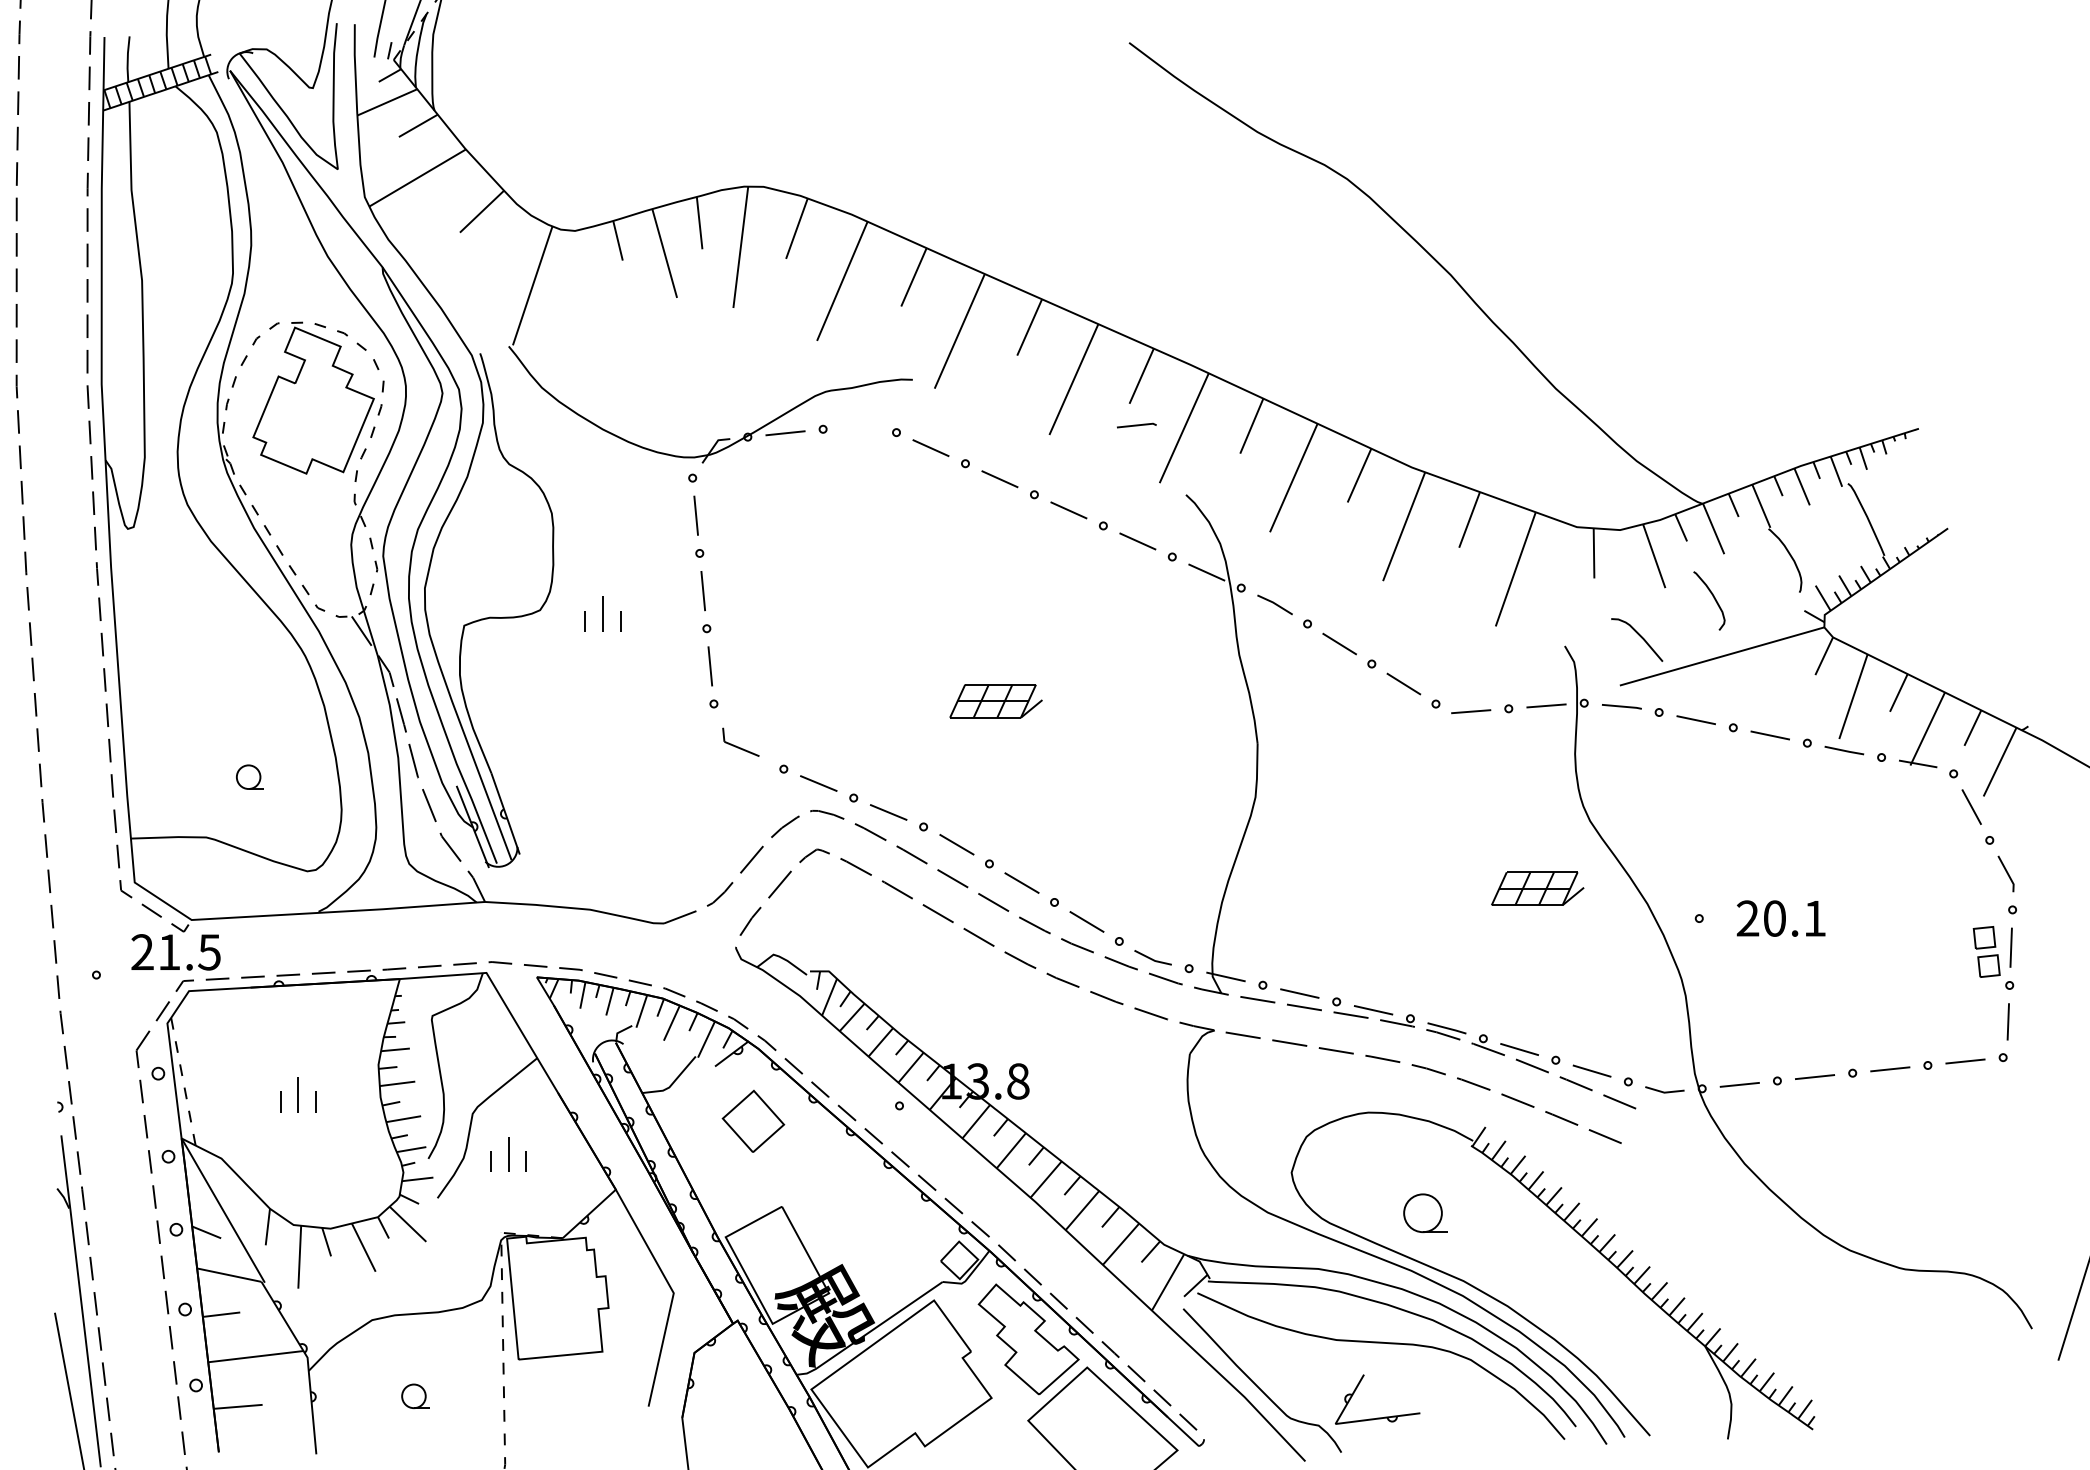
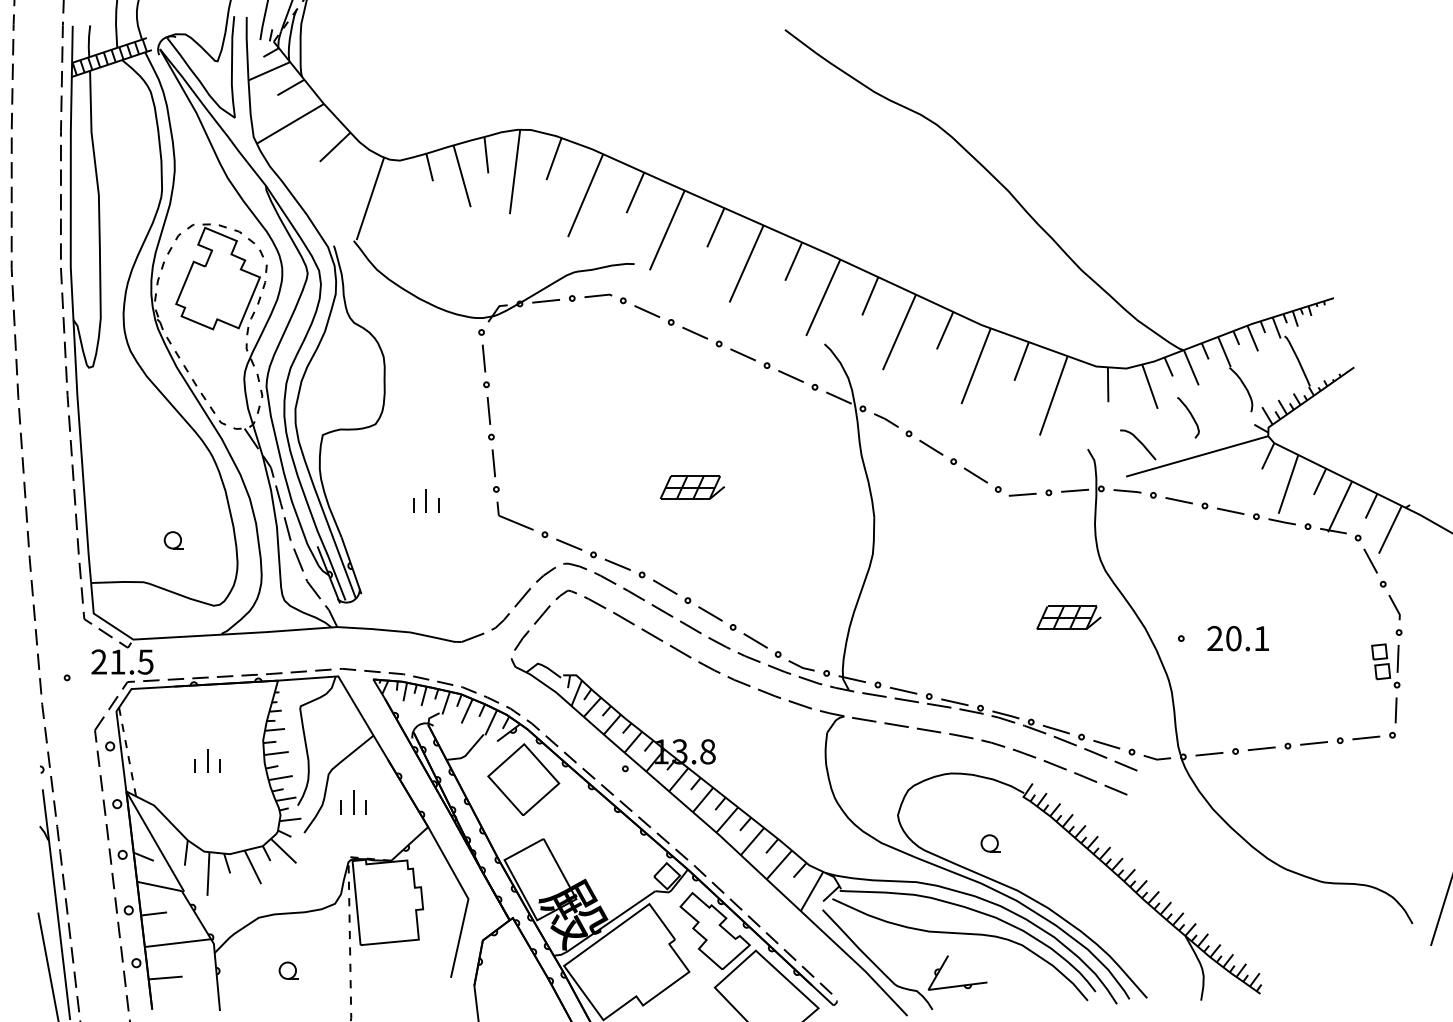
line: (1137, 424) -> (598, 295), moved
part: (603, 613) -> (426, 500), moved
part: (740, 741) -> (514, 515), size x1.43
part: (752, 1121) -> (523, 779), size x1.67
part: (1424, 1213) -> (990, 843), size x0.62

